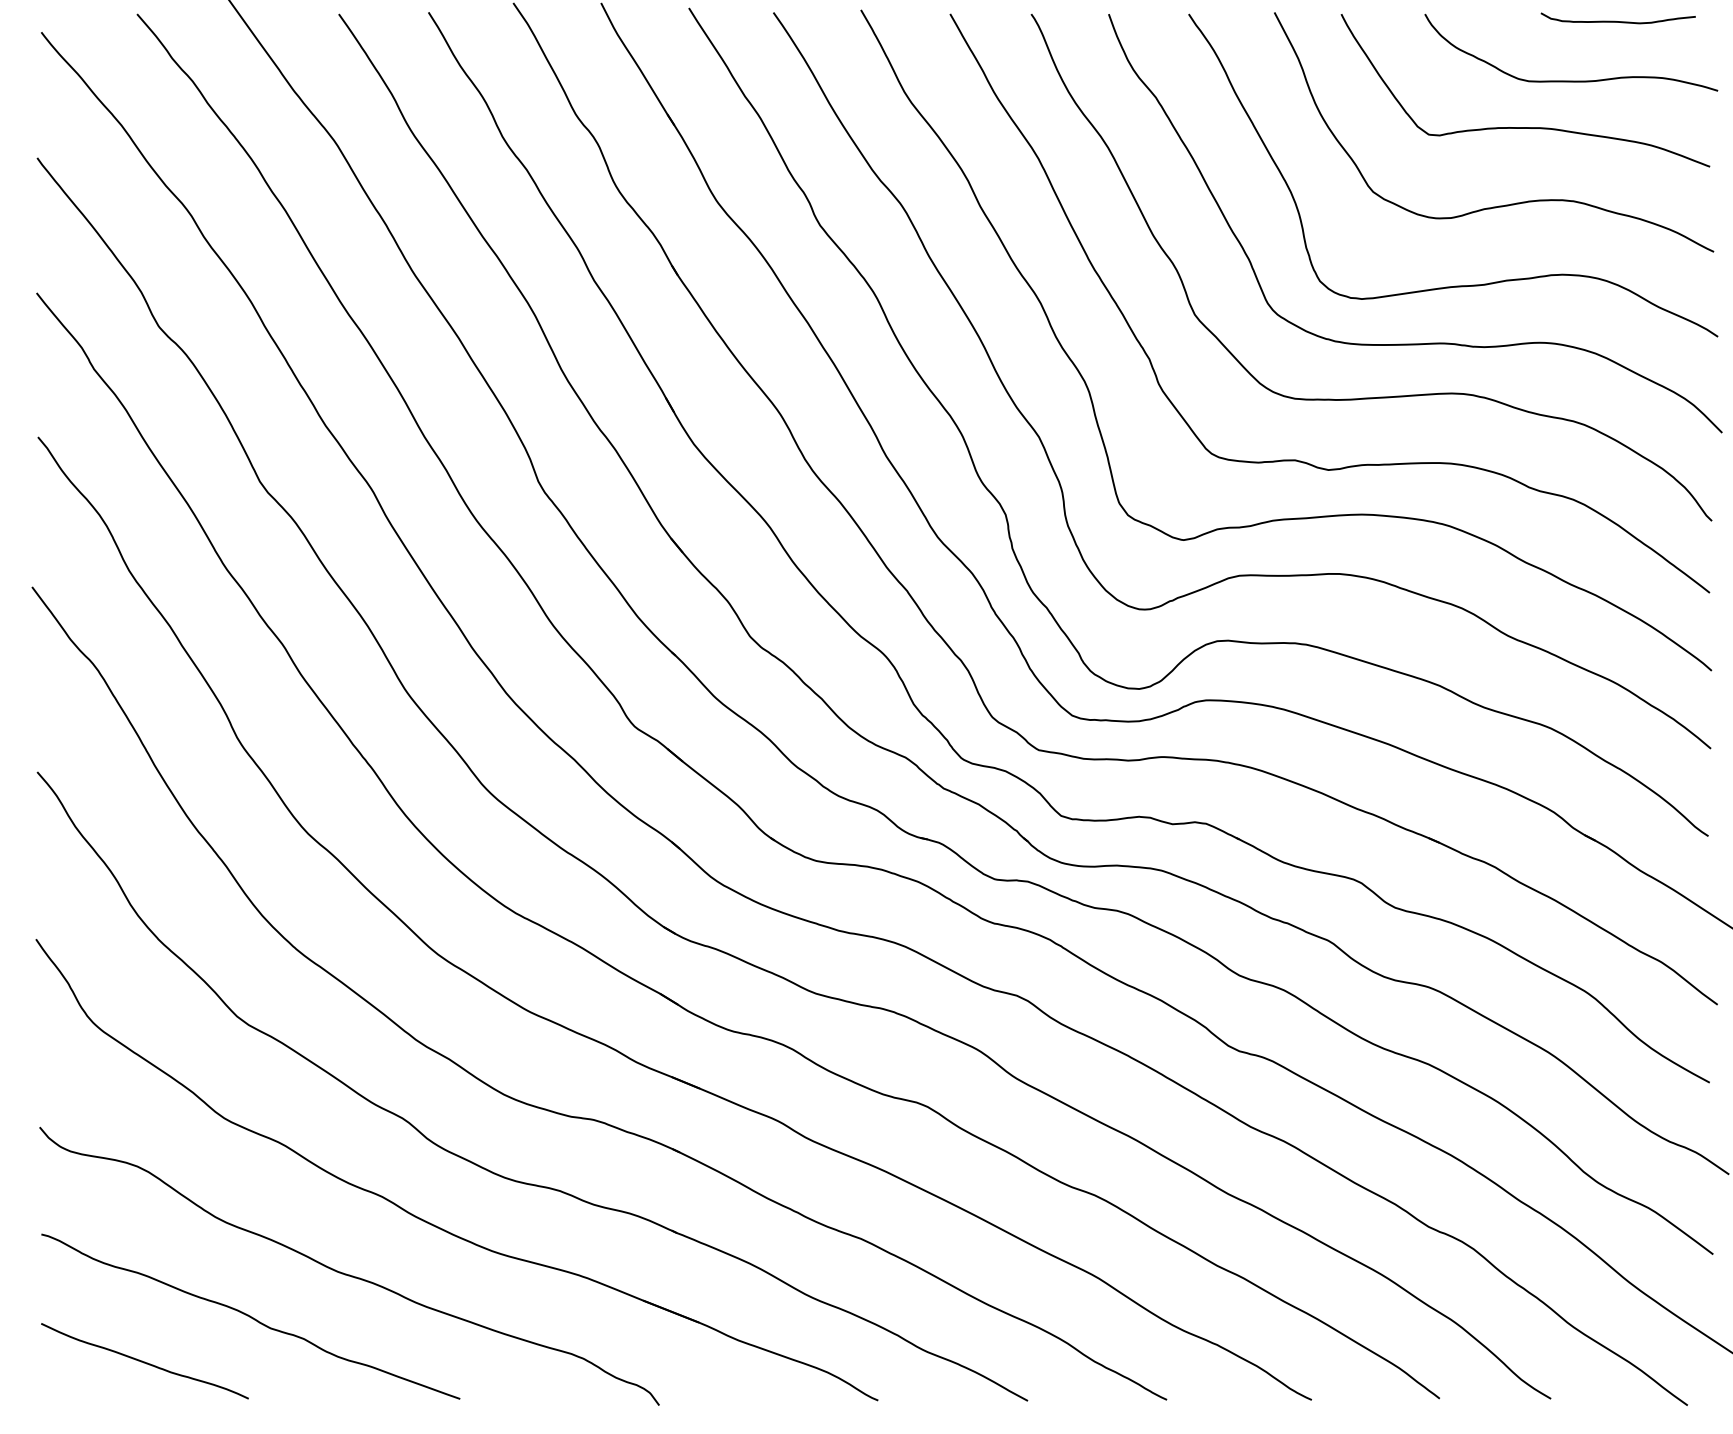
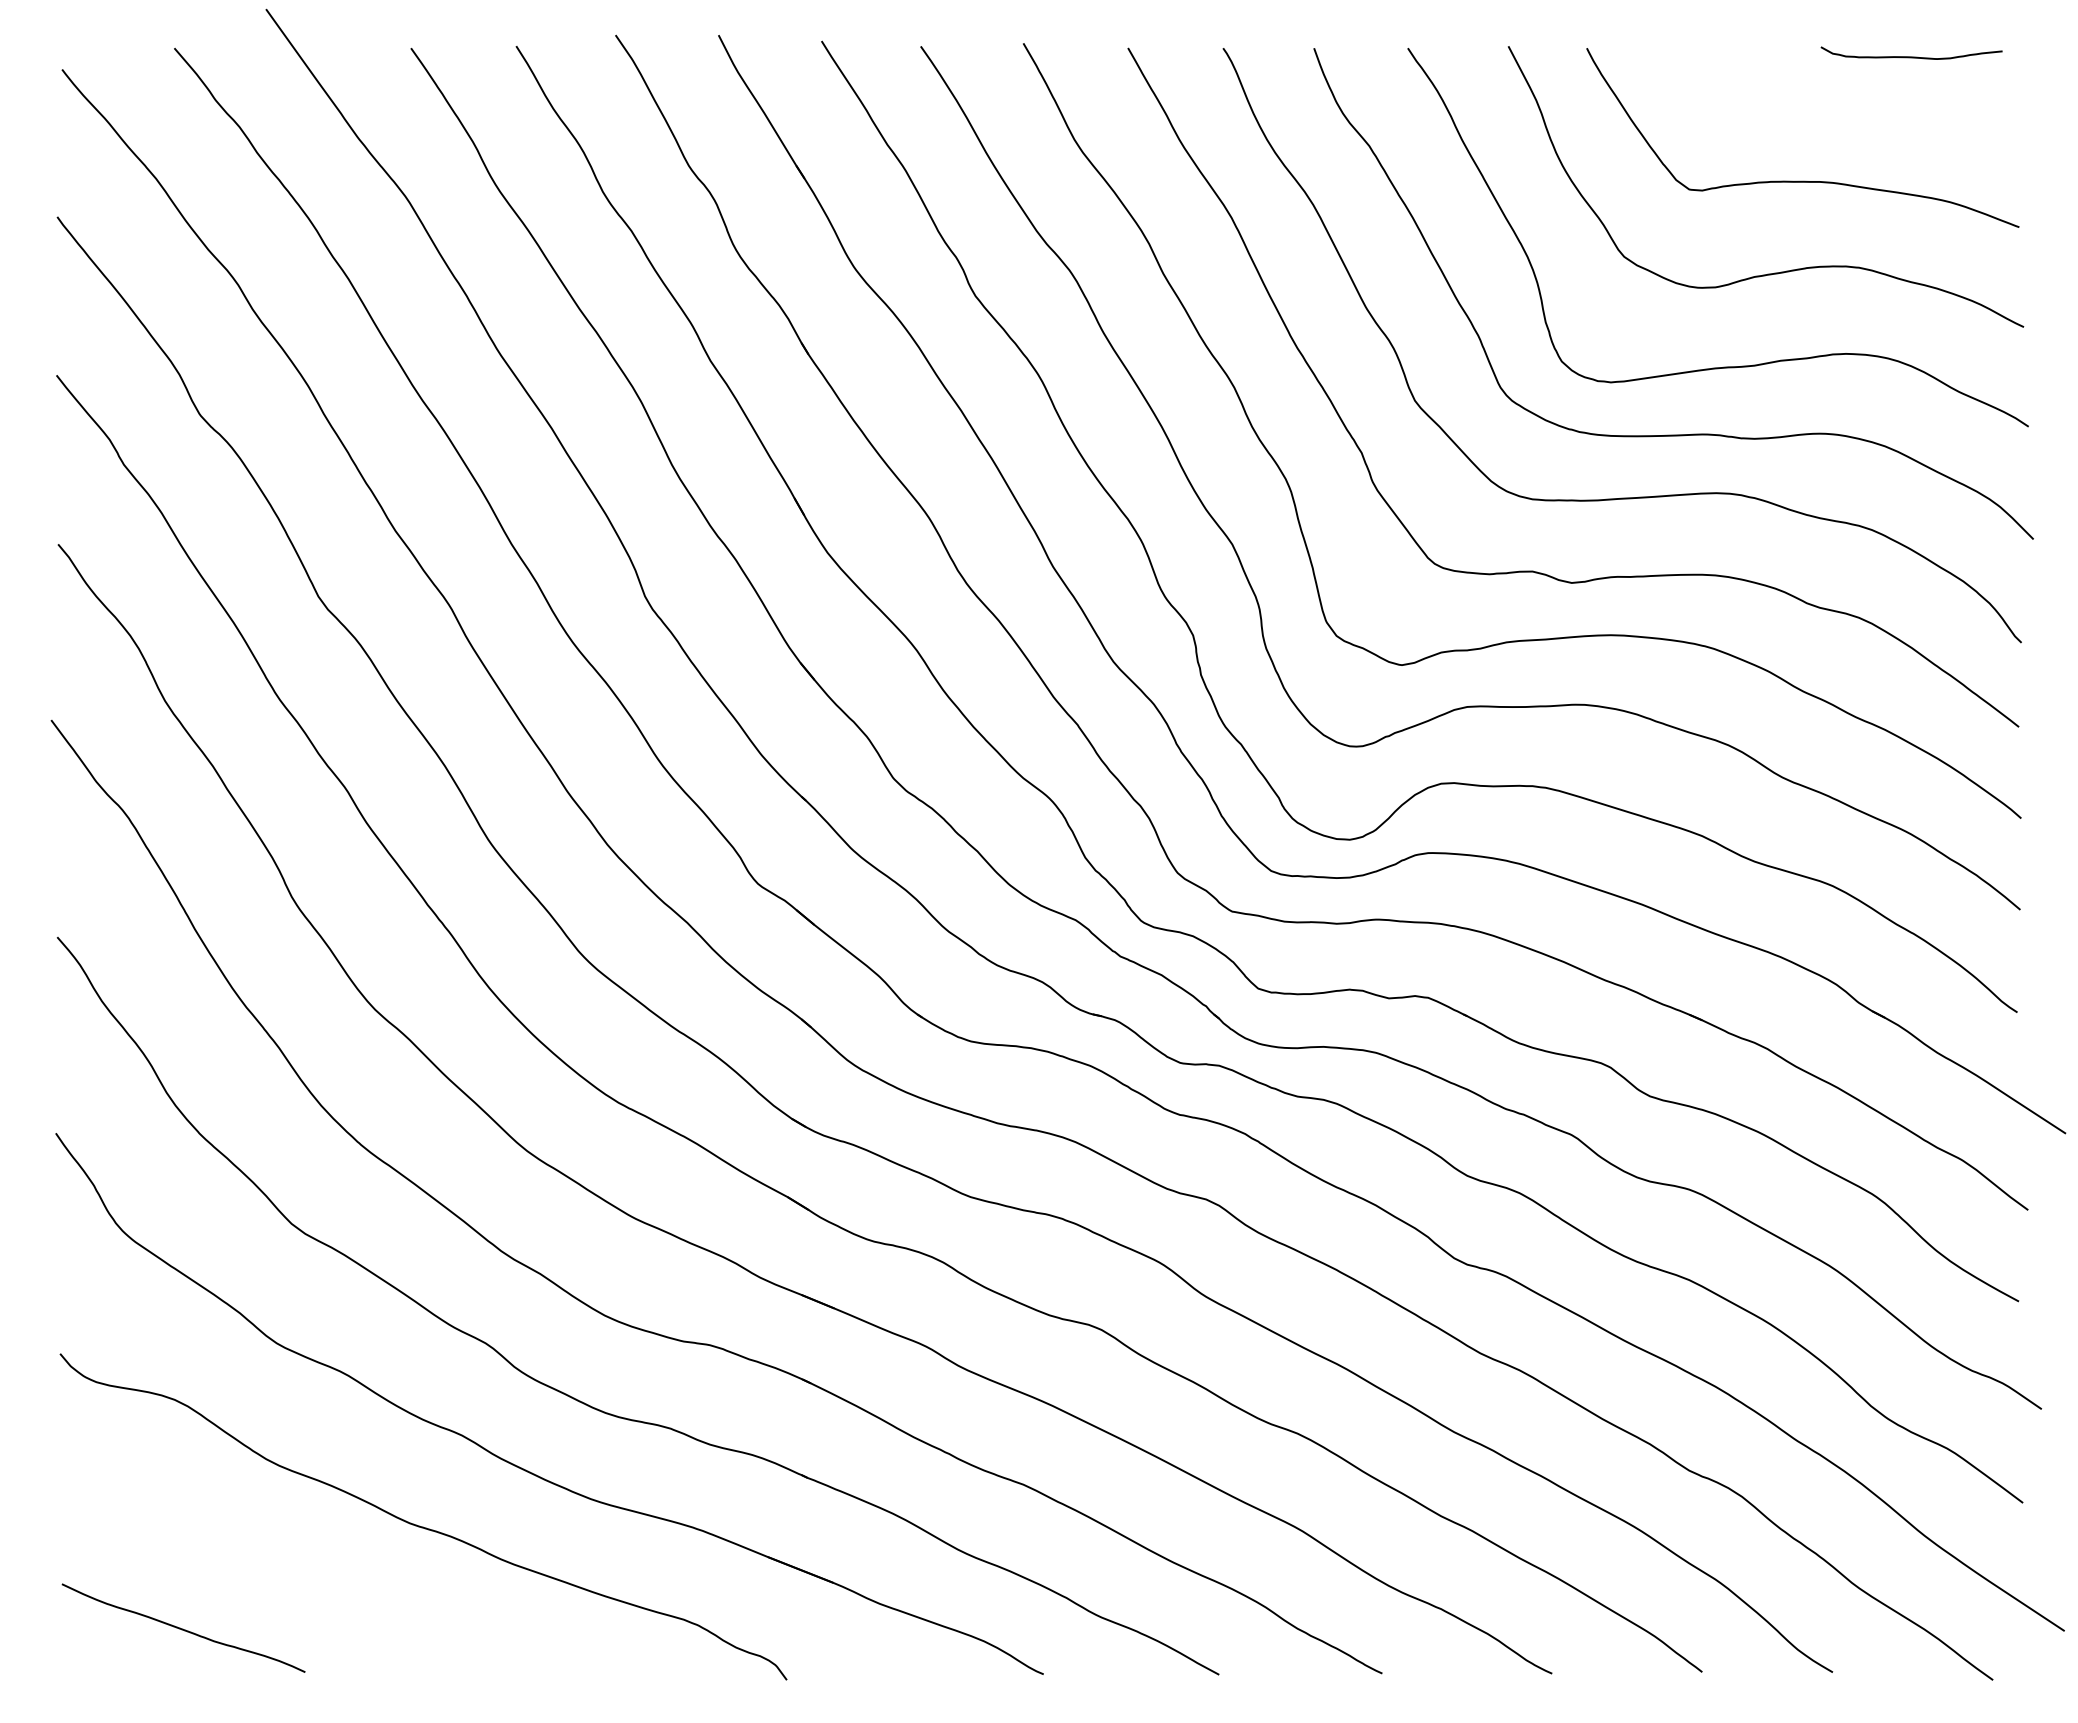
curve: (1571, 80) -> (1856, 126), removed
curve: (250, 1316) -> (307, 1575), removed

